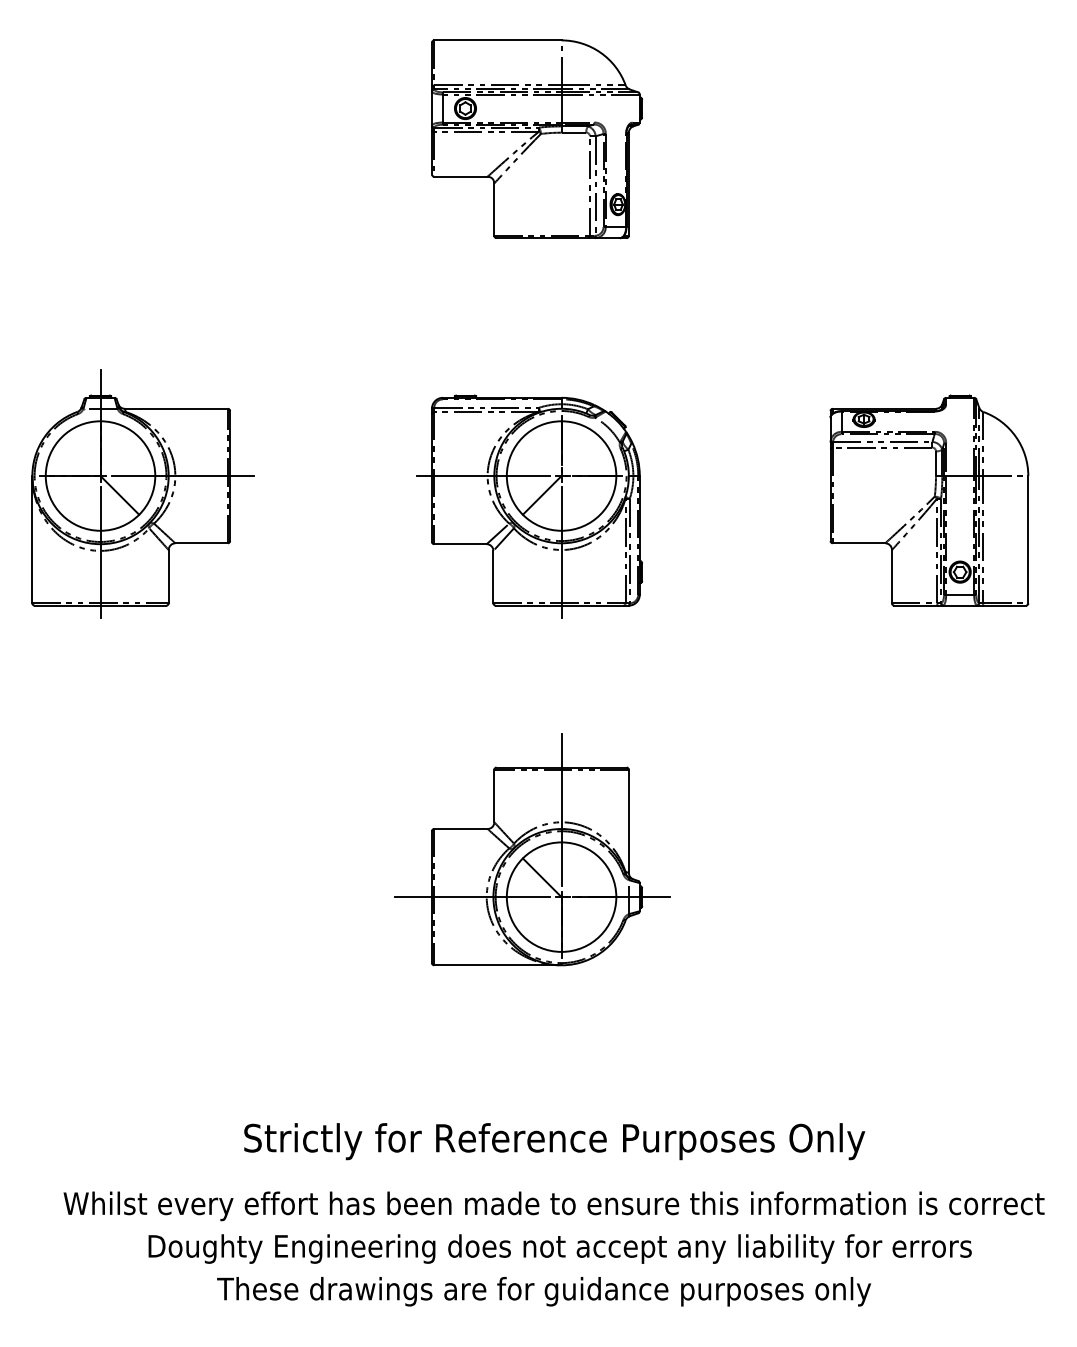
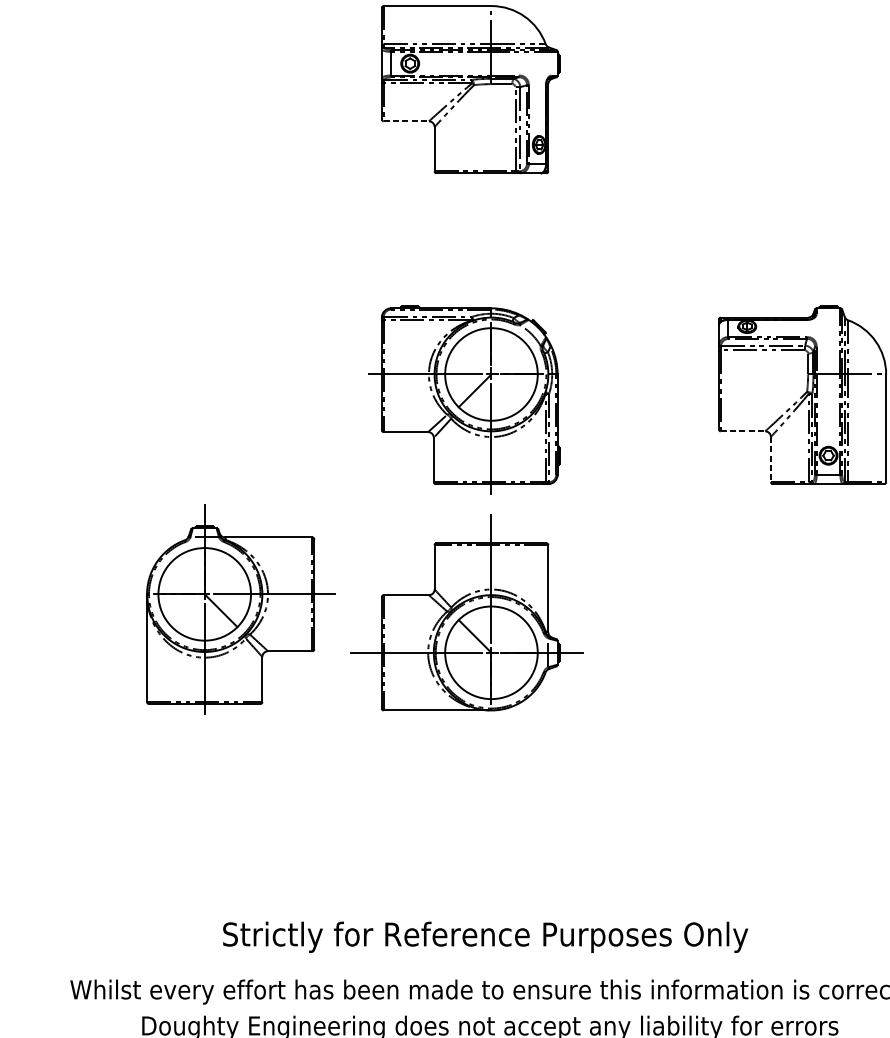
line: (460, 176) -> (405, 121), solid -> dashed
part: (142, 493) -> (240, 609), moved
line: (859, 543) -> (743, 431), solid -> dashed
line: (892, 576) -> (771, 459), solid -> dashed
part: (532, 849) -> (466, 612), moved

